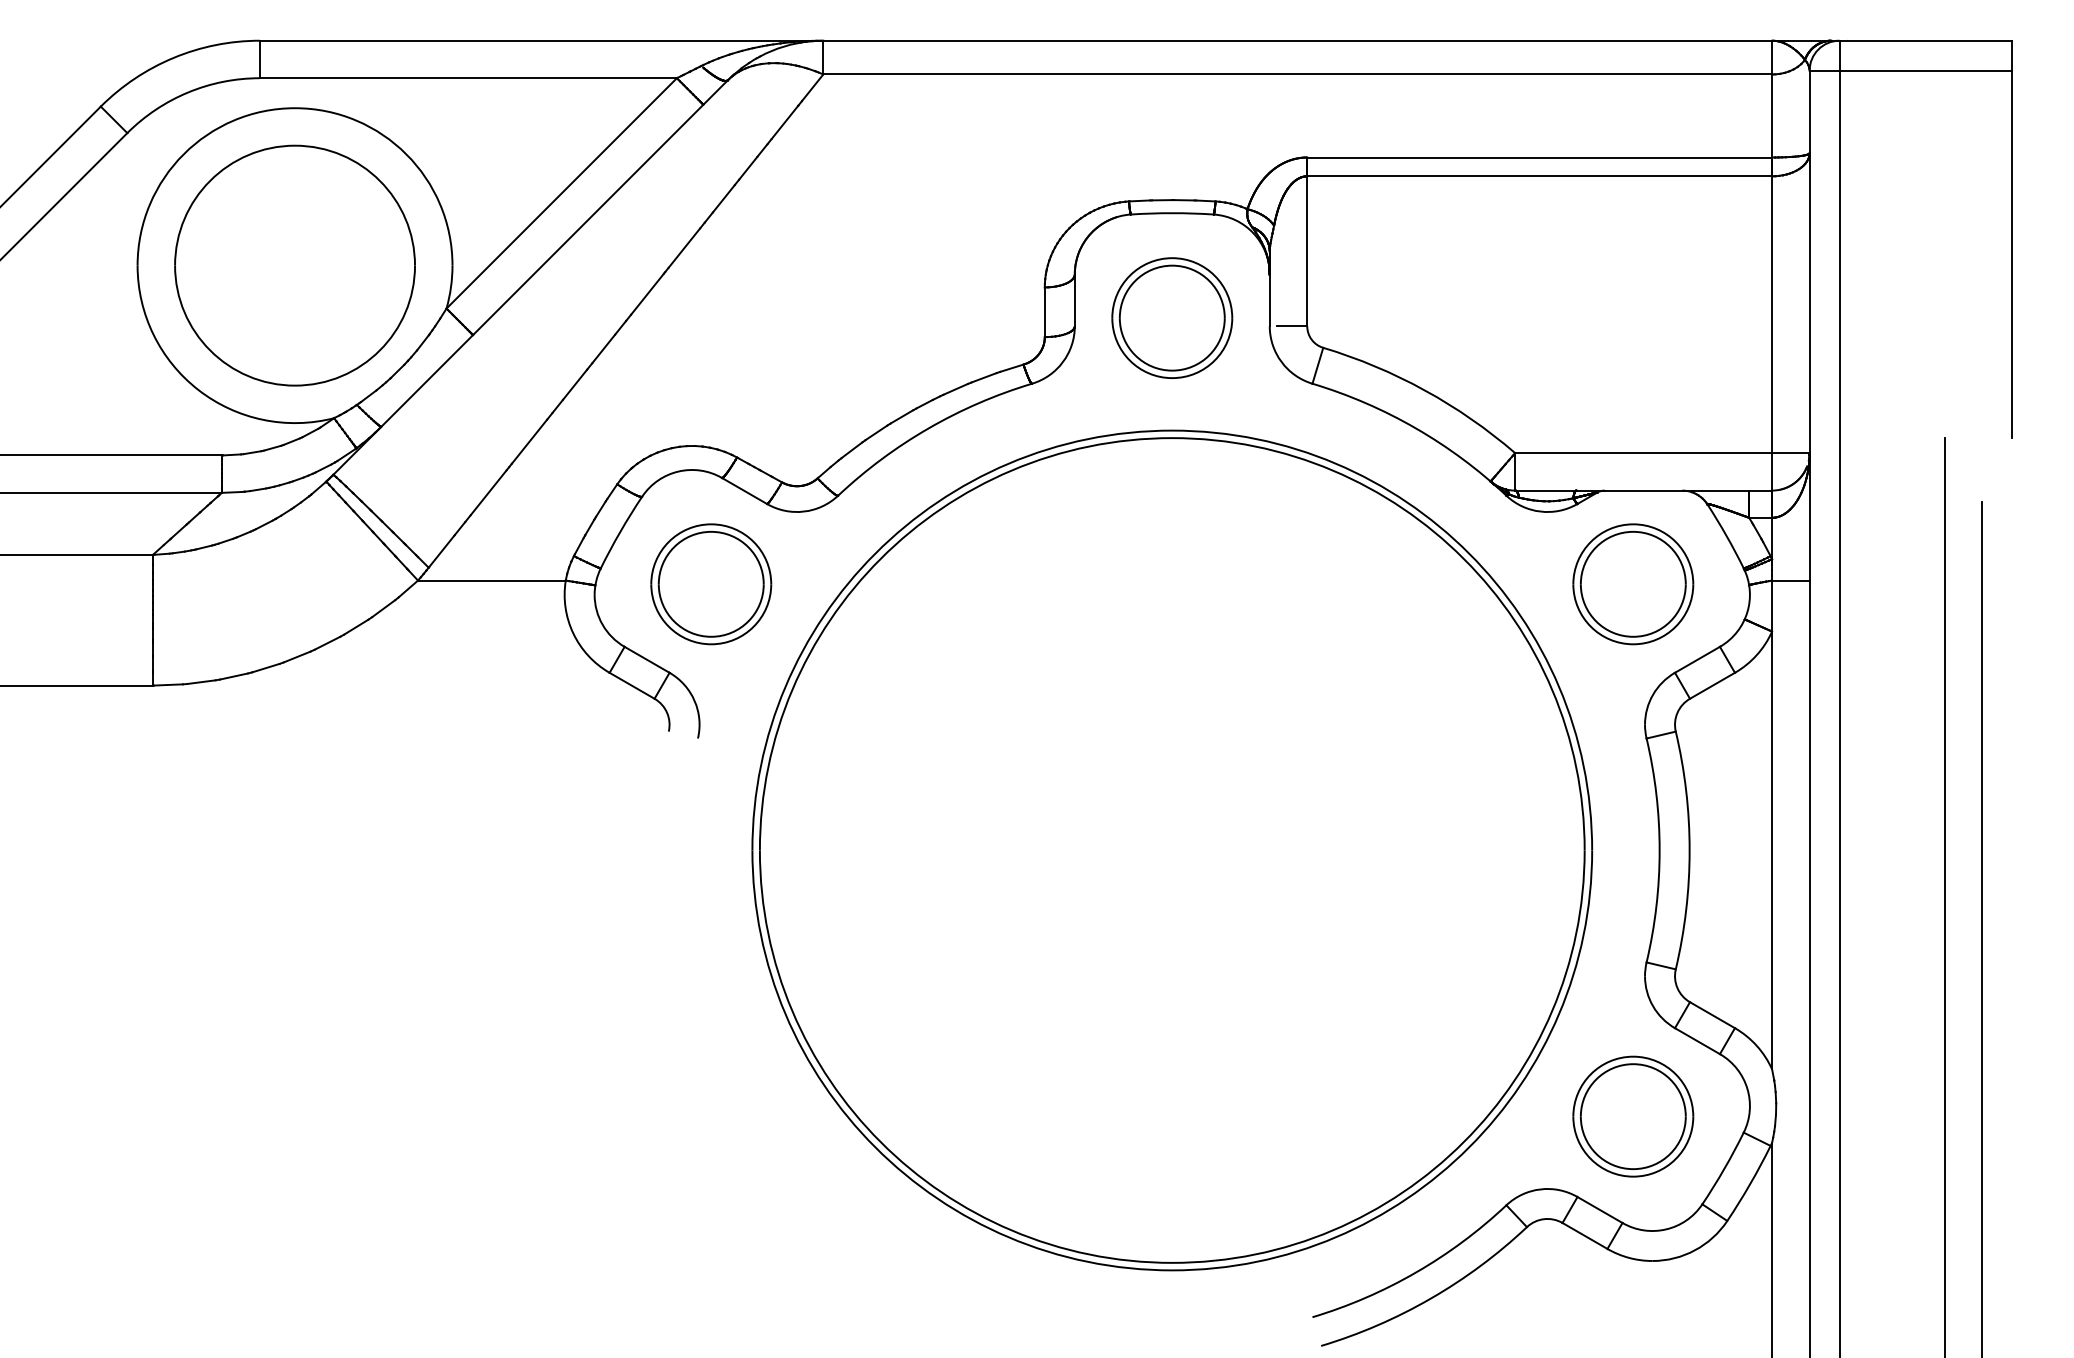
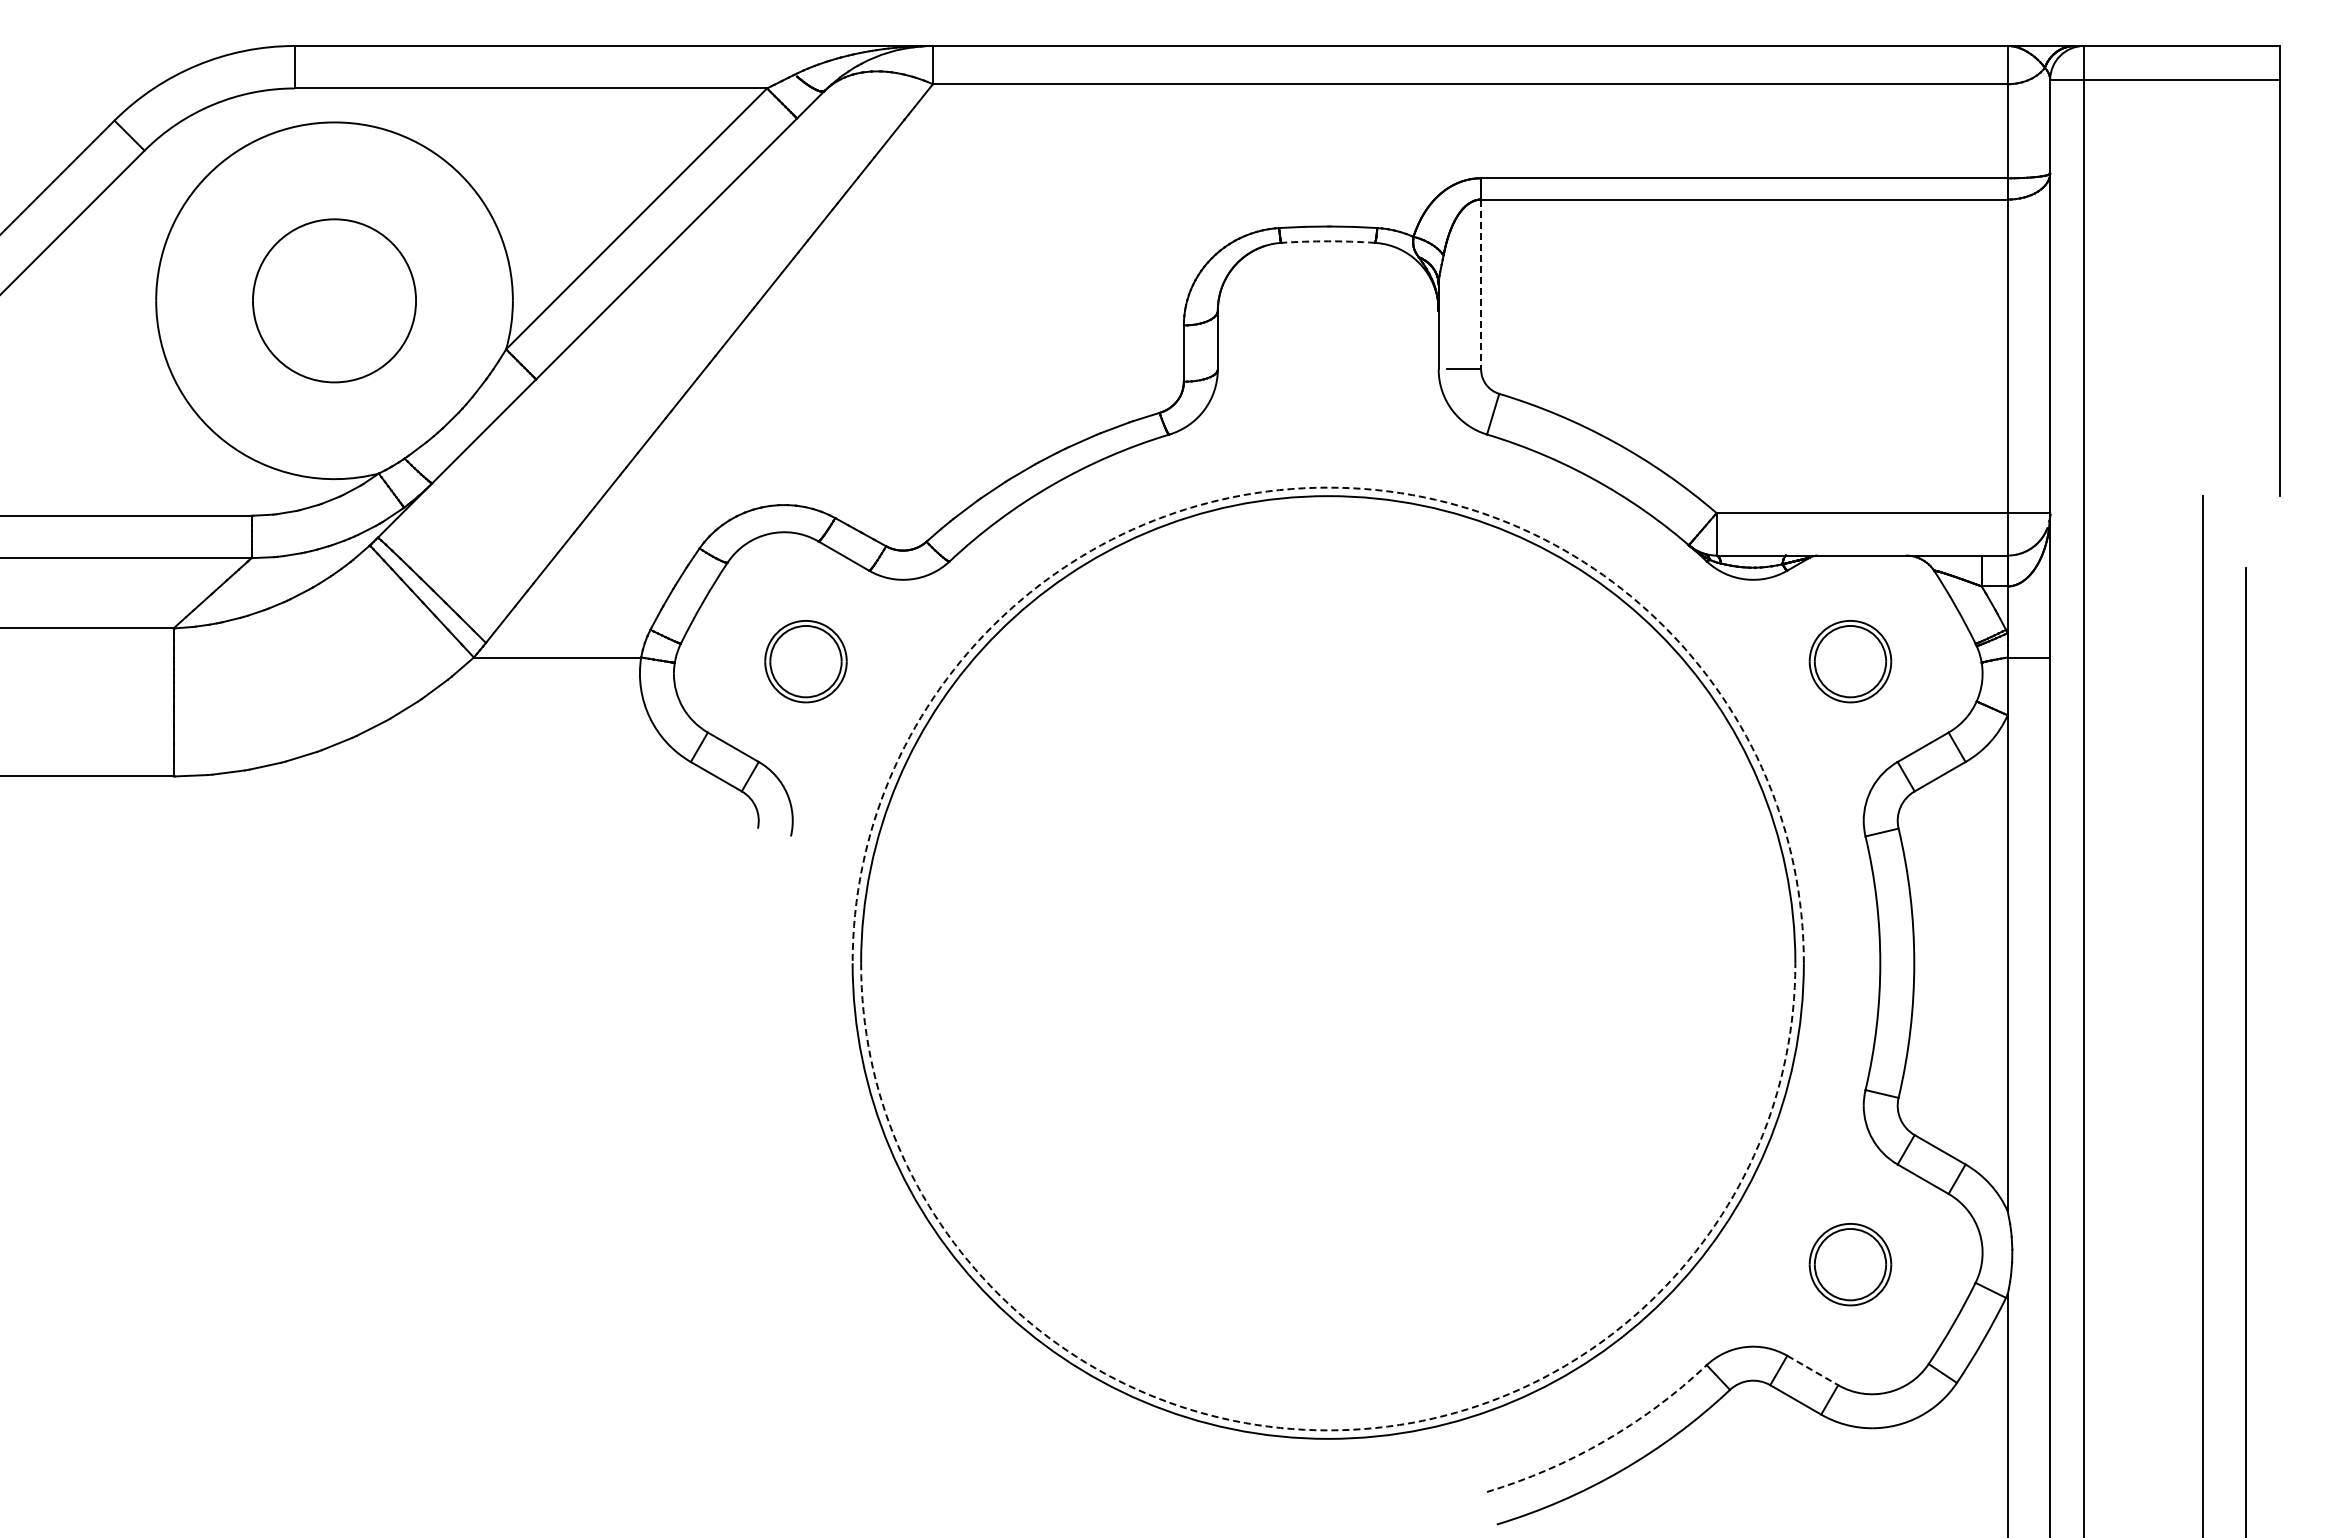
arc: (1172, 213) -> (1328, 241), solid -> dashed
line: (1307, 251) -> (1481, 284), solid -> dashed
part: (295, 265) -> (334, 300), size x0.6
part: (1172, 318) -> (1328, 360), removed
arc: (1172, 430) -> (1328, 487), solid -> dashed
part: (710, 584) -> (805, 661), size x0.6
part: (1633, 584) -> (1850, 661), size x0.6
part: (1633, 1116) -> (1850, 1264), size x0.6
line: (1600, 1210) -> (1813, 1370), solid -> dashed
arc: (1172, 1262) -> (1328, 1430), solid -> dashed
arc: (1416, 1272) -> (1604, 1441), solid -> dashed

